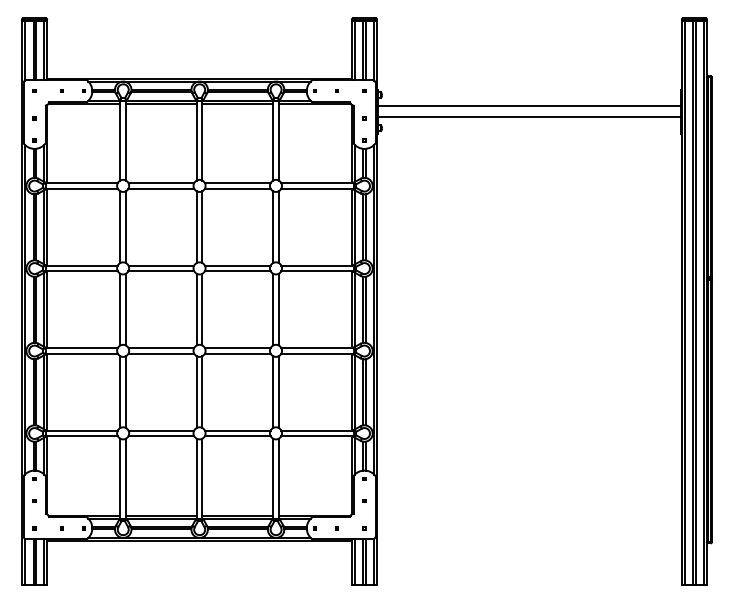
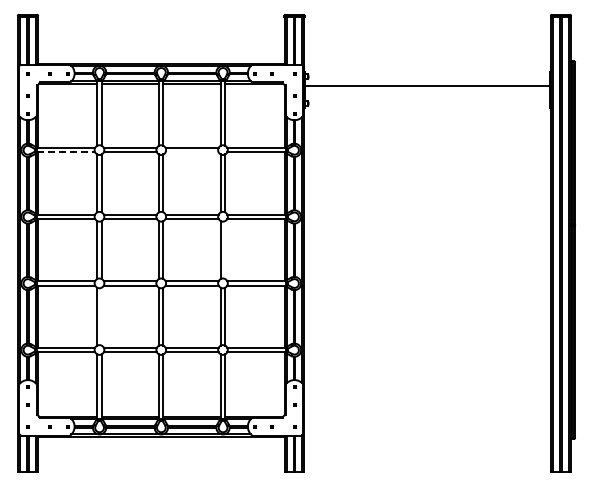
line: (529, 117) -> (427, 94), removed
line: (82, 188) -> (66, 152), solid -> dashed
line: (237, 188) -> (191, 152), removed
line: (279, 310) -> (225, 250), removed
line: (125, 391) -> (101, 316), removed

